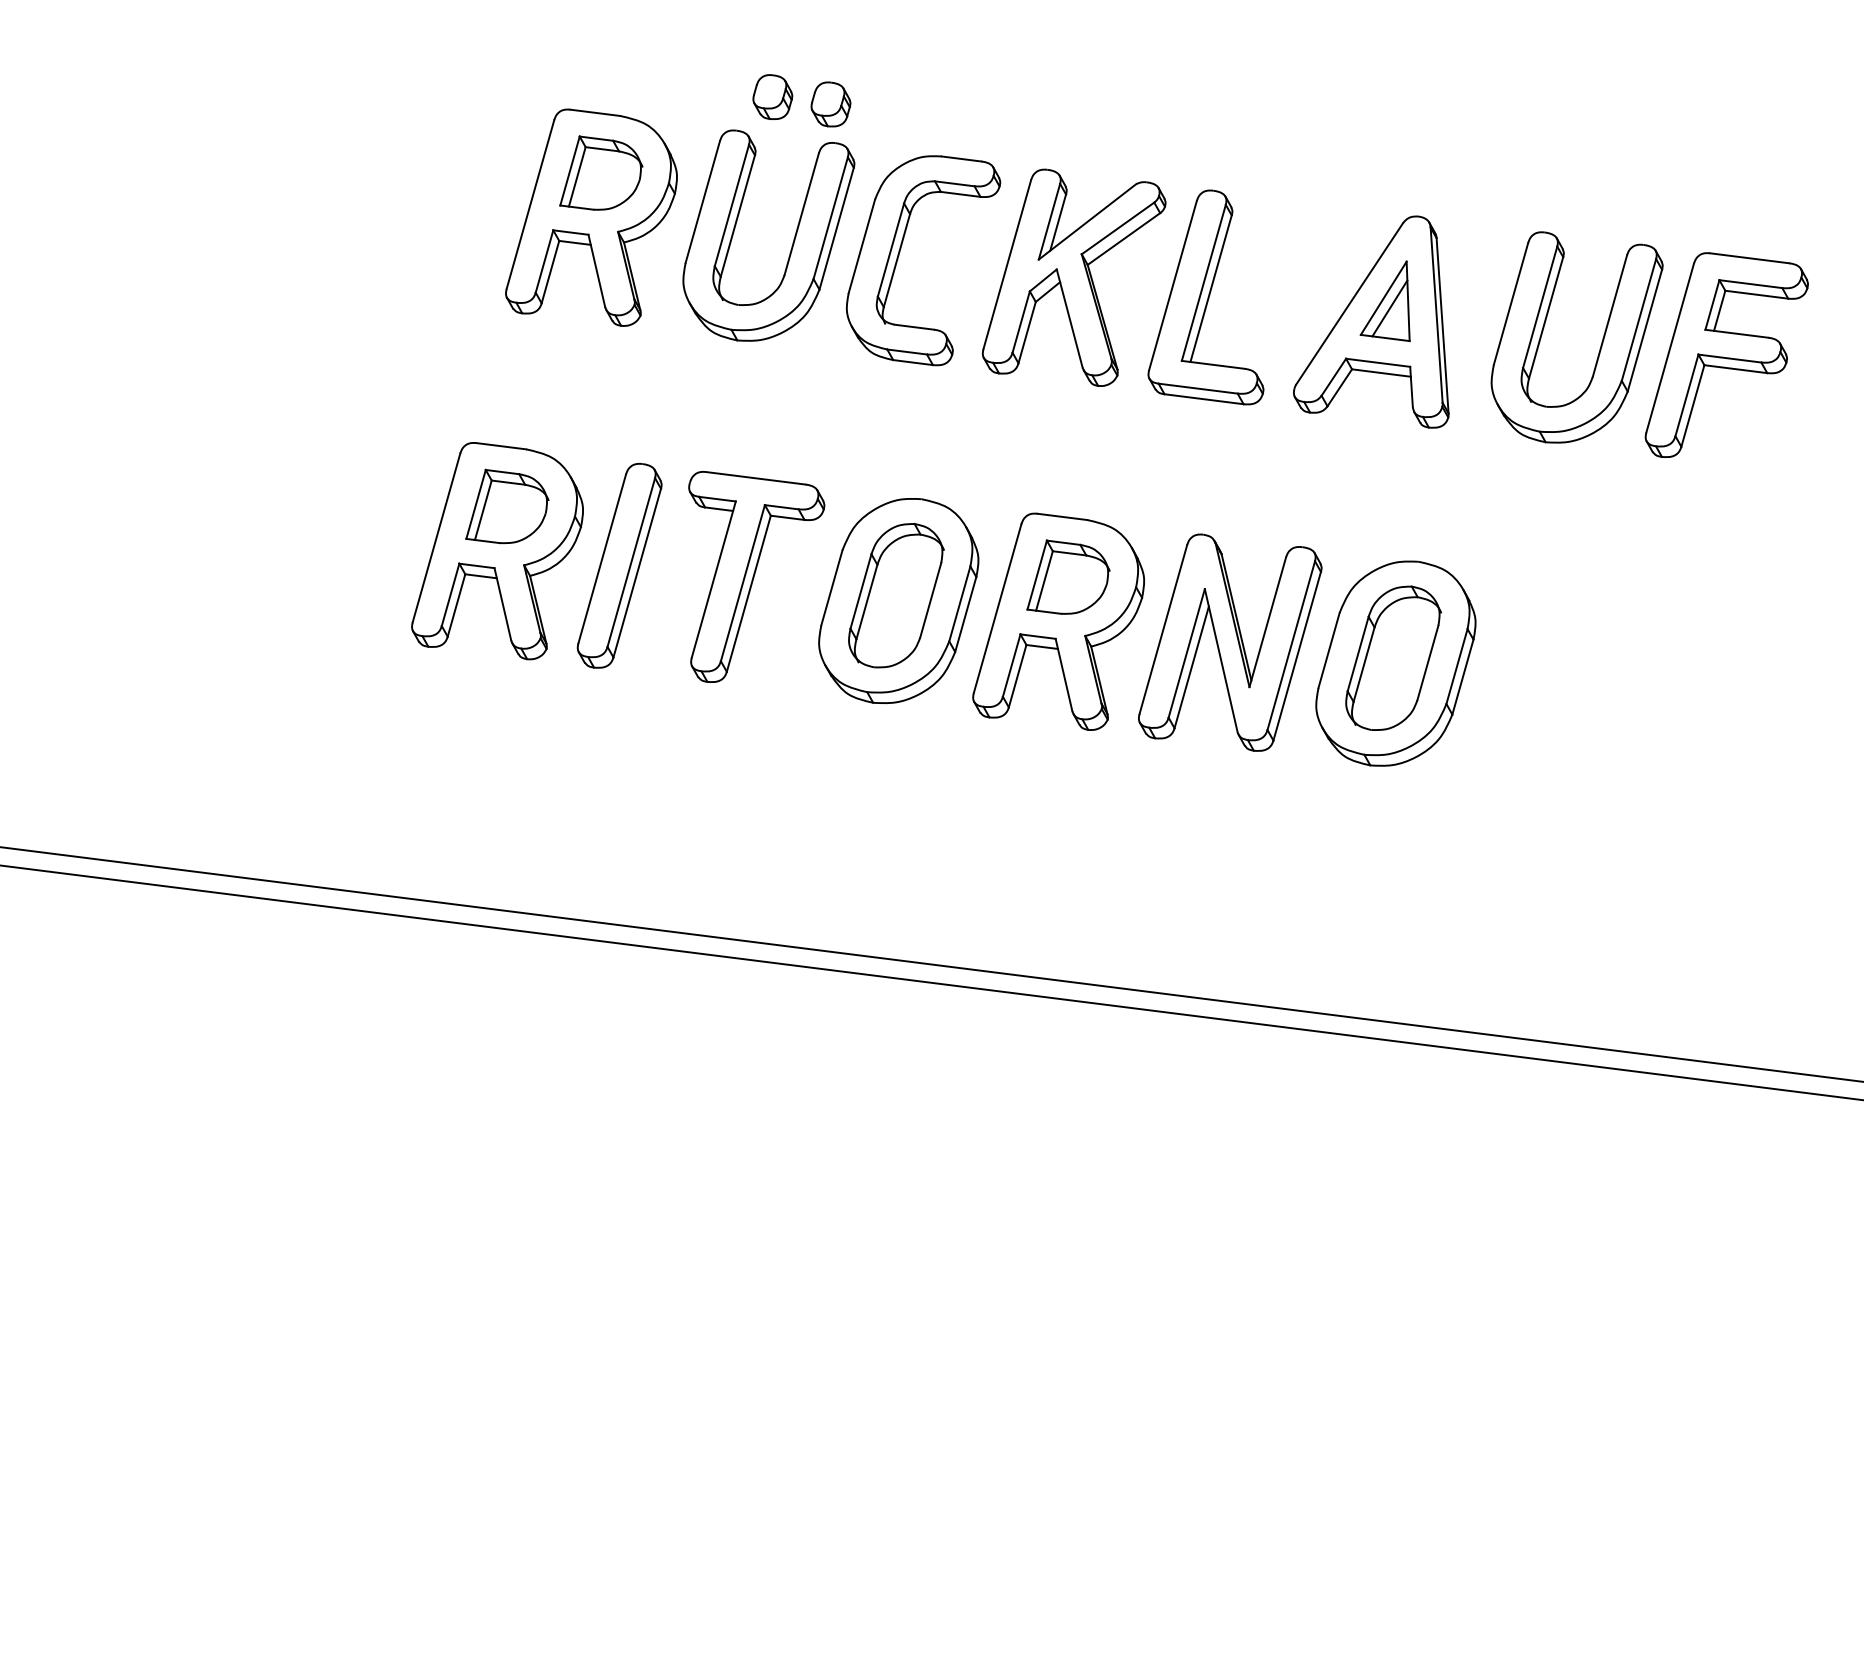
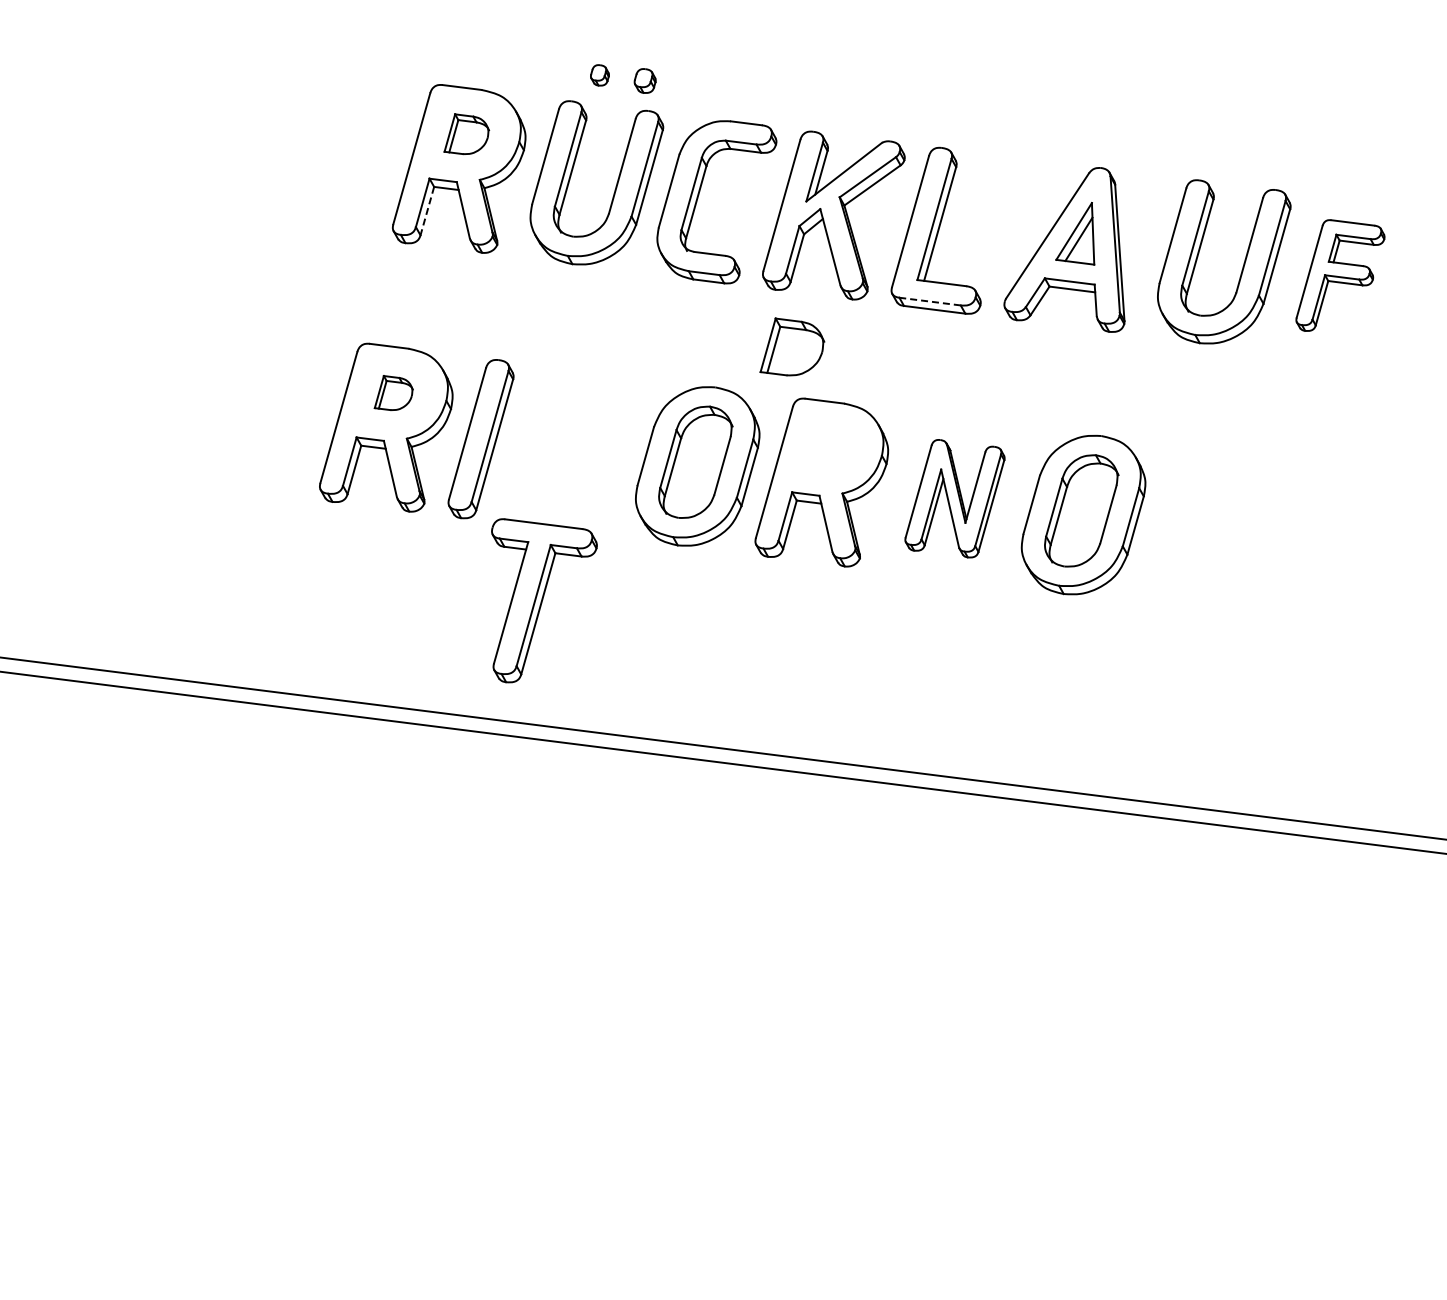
part: (772, 97) -> (599, 75), size x0.6
part: (831, 103) -> (645, 80), size x0.7
part: (600, 172) -> (466, 133), size x0.7
line: (550, 272) -> (427, 211), solid -> dashed
part: (1726, 355) -> (1340, 275), size x0.7
line: (1198, 388) -> (930, 301), solid -> dashed
part: (506, 505) -> (393, 392), size x0.6
part: (756, 576) -> (544, 600), moved
part: (1068, 576) -> (792, 346), moved
part: (1229, 642) -> (954, 498), size x0.7

